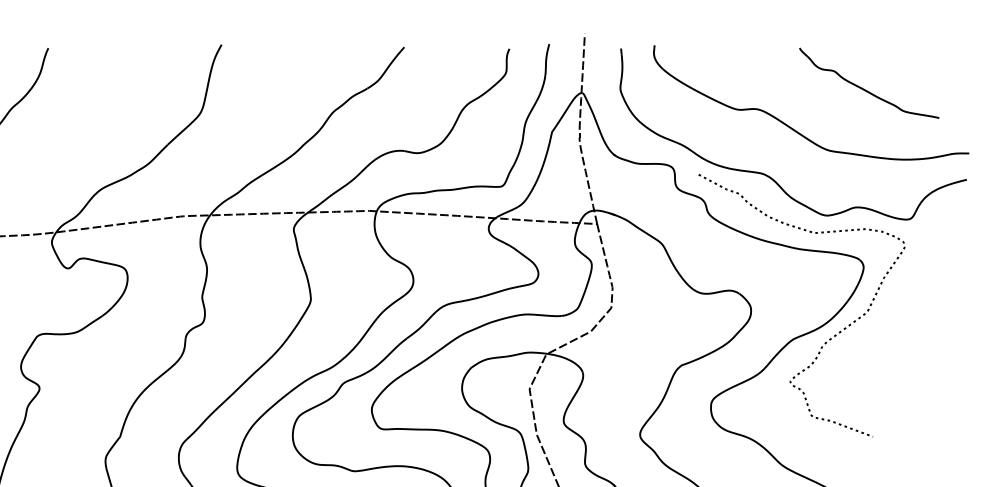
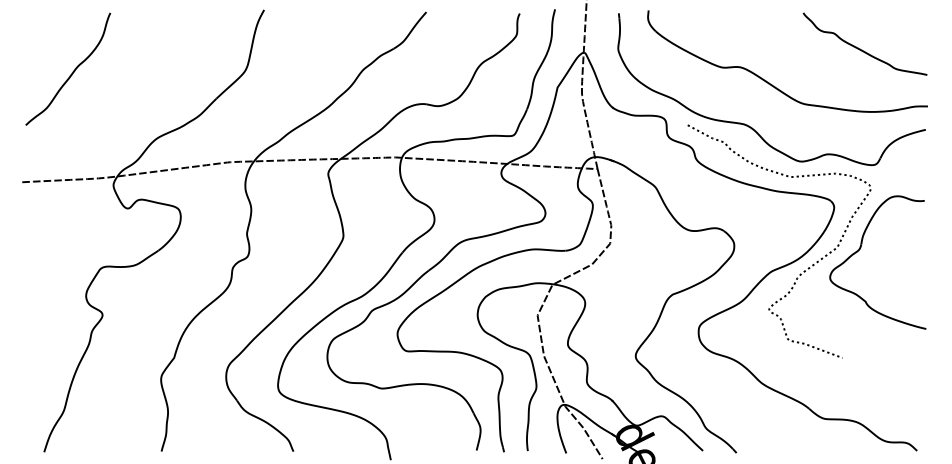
curve: (866, 89) -> (862, 49), moved
part: (893, 314) -> (860, 249), added

